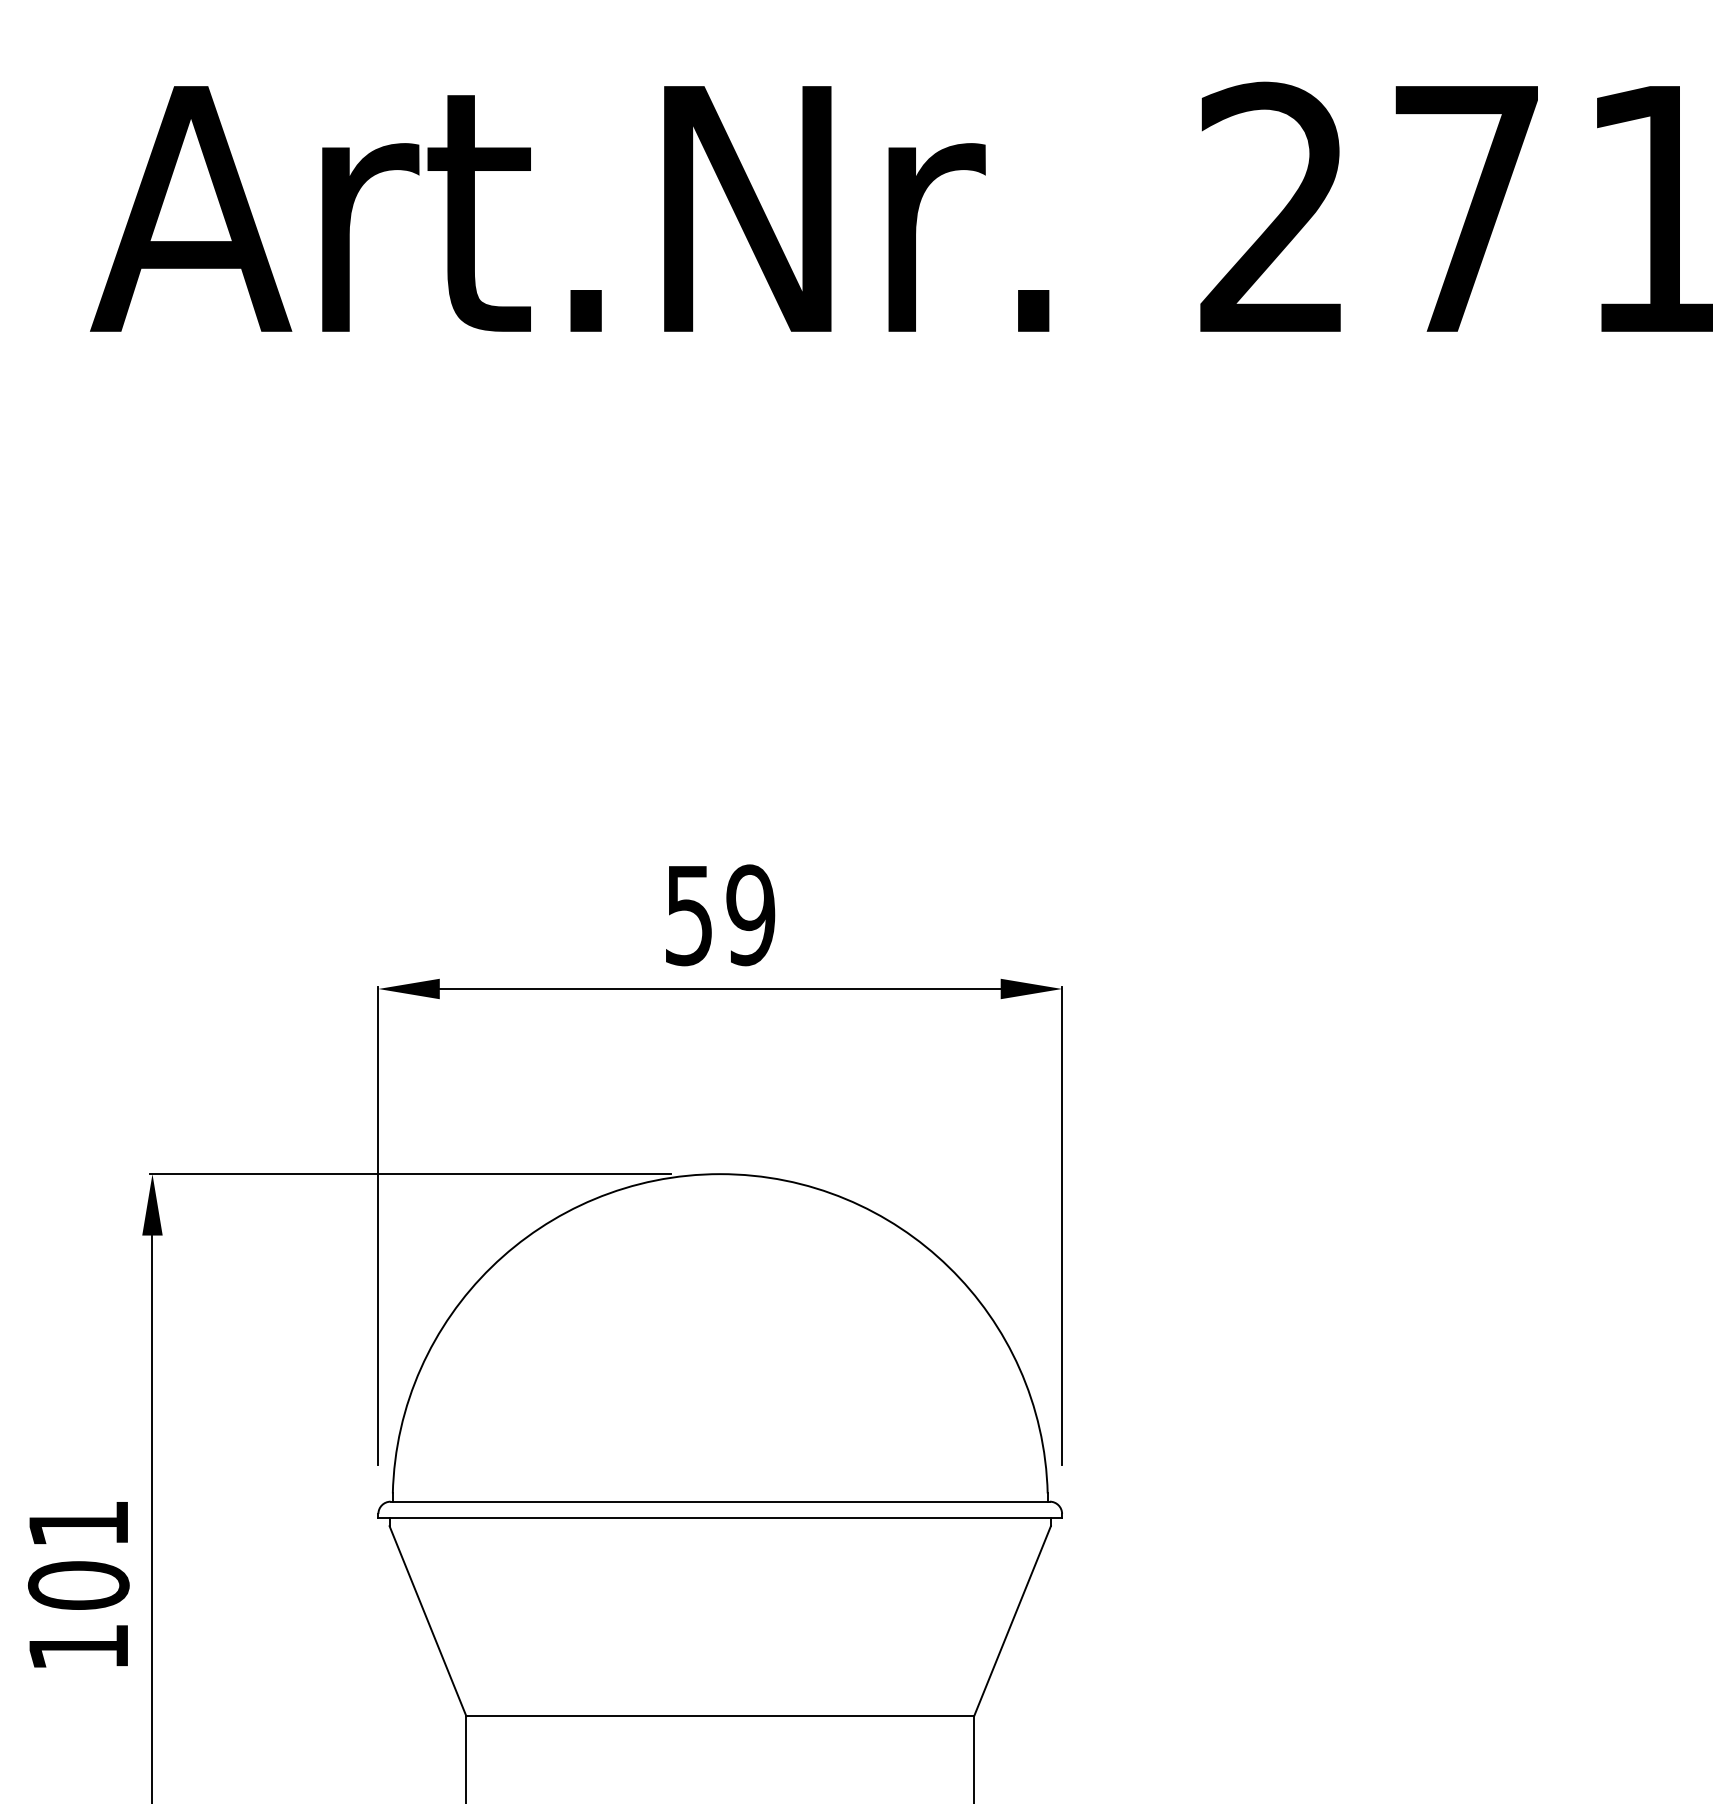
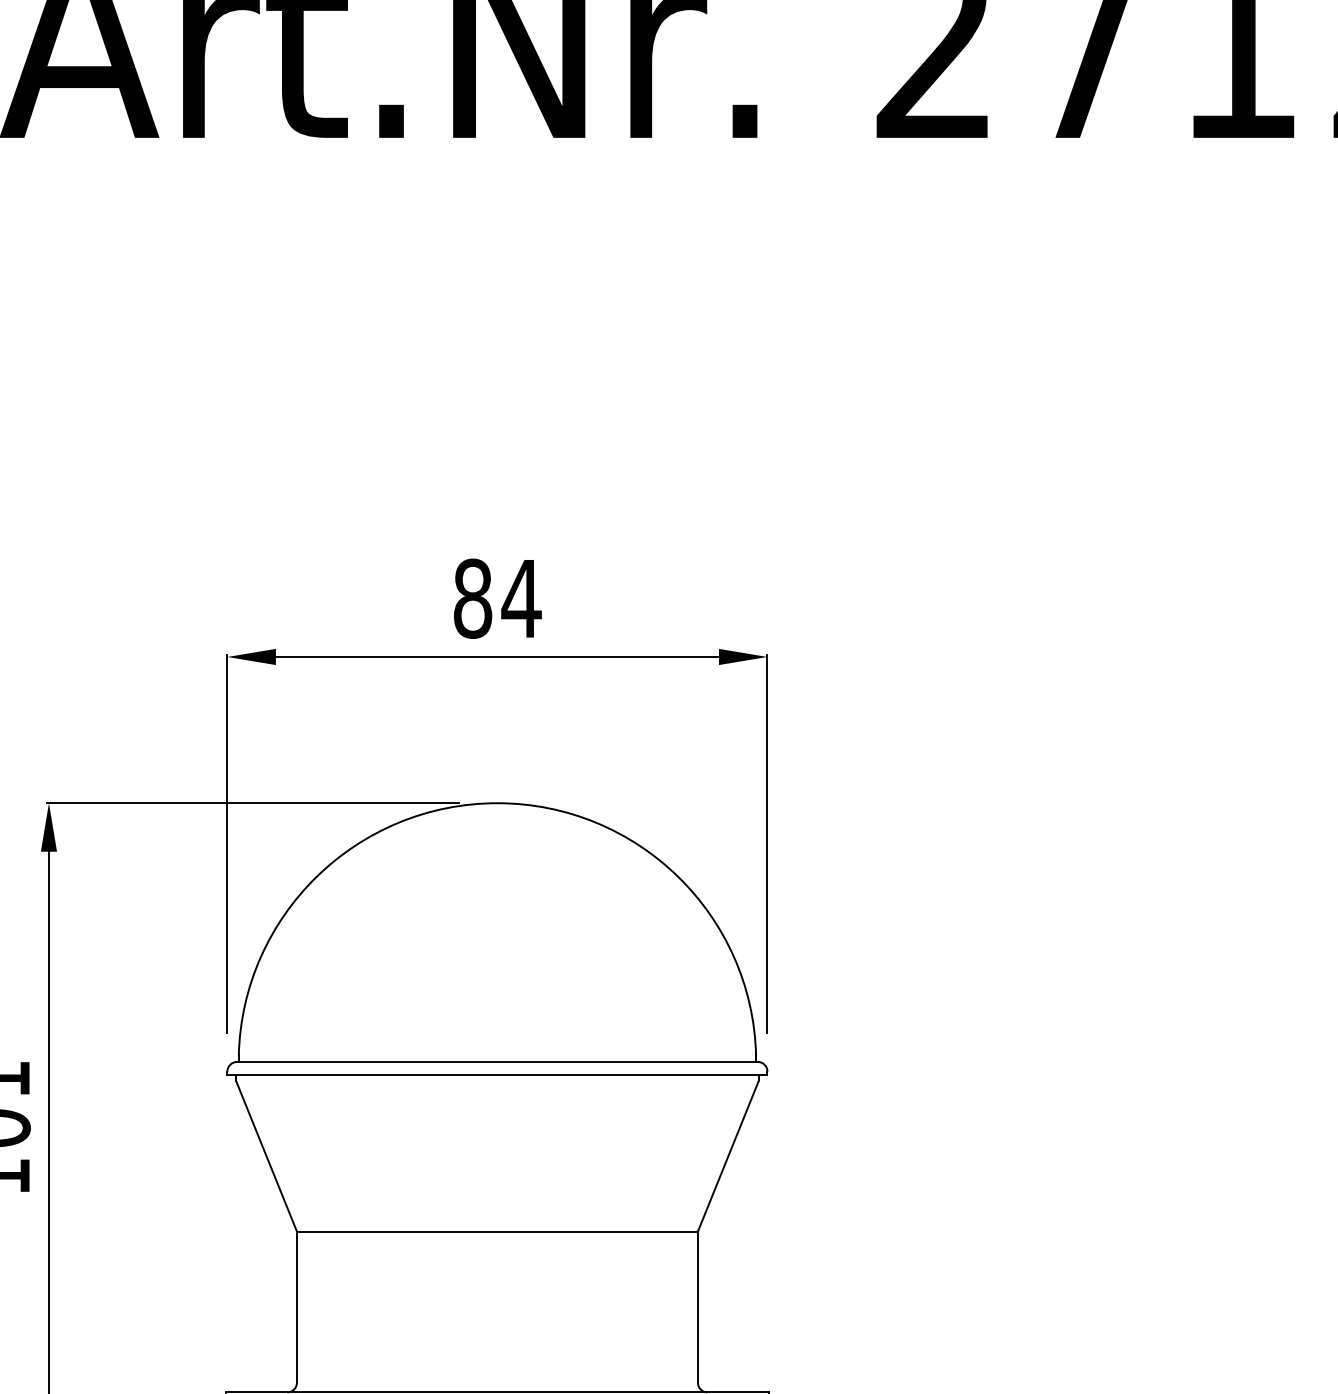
text: (720, 915) -> (497, 598), 59 -> 84

